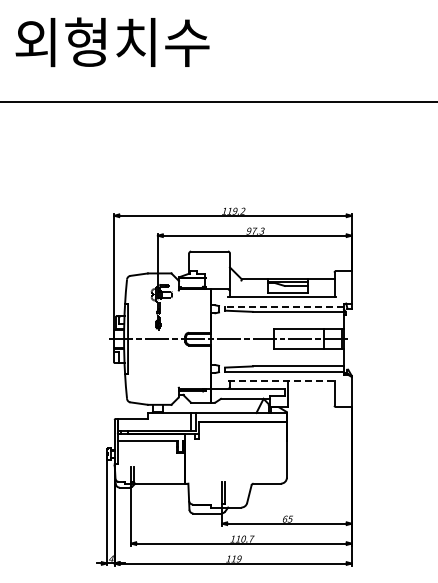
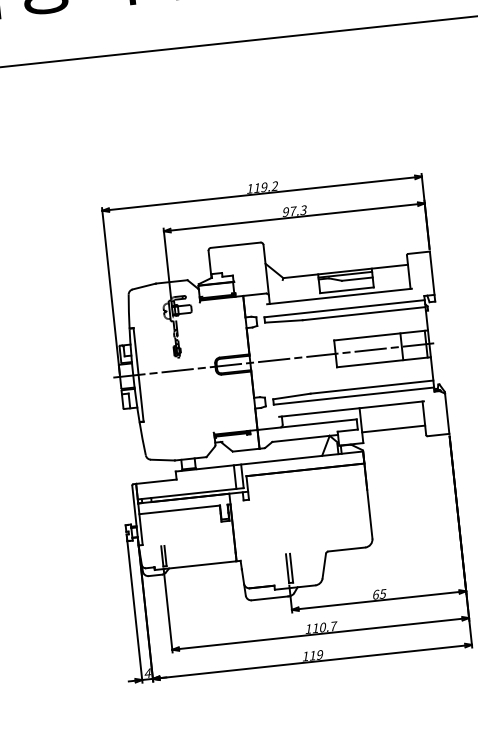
line: (284, 306) -> (344, 308), dashed -> solid
line: (281, 380) -> (351, 408), dashed -> solid
line: (310, 398) -> (392, 428), added

